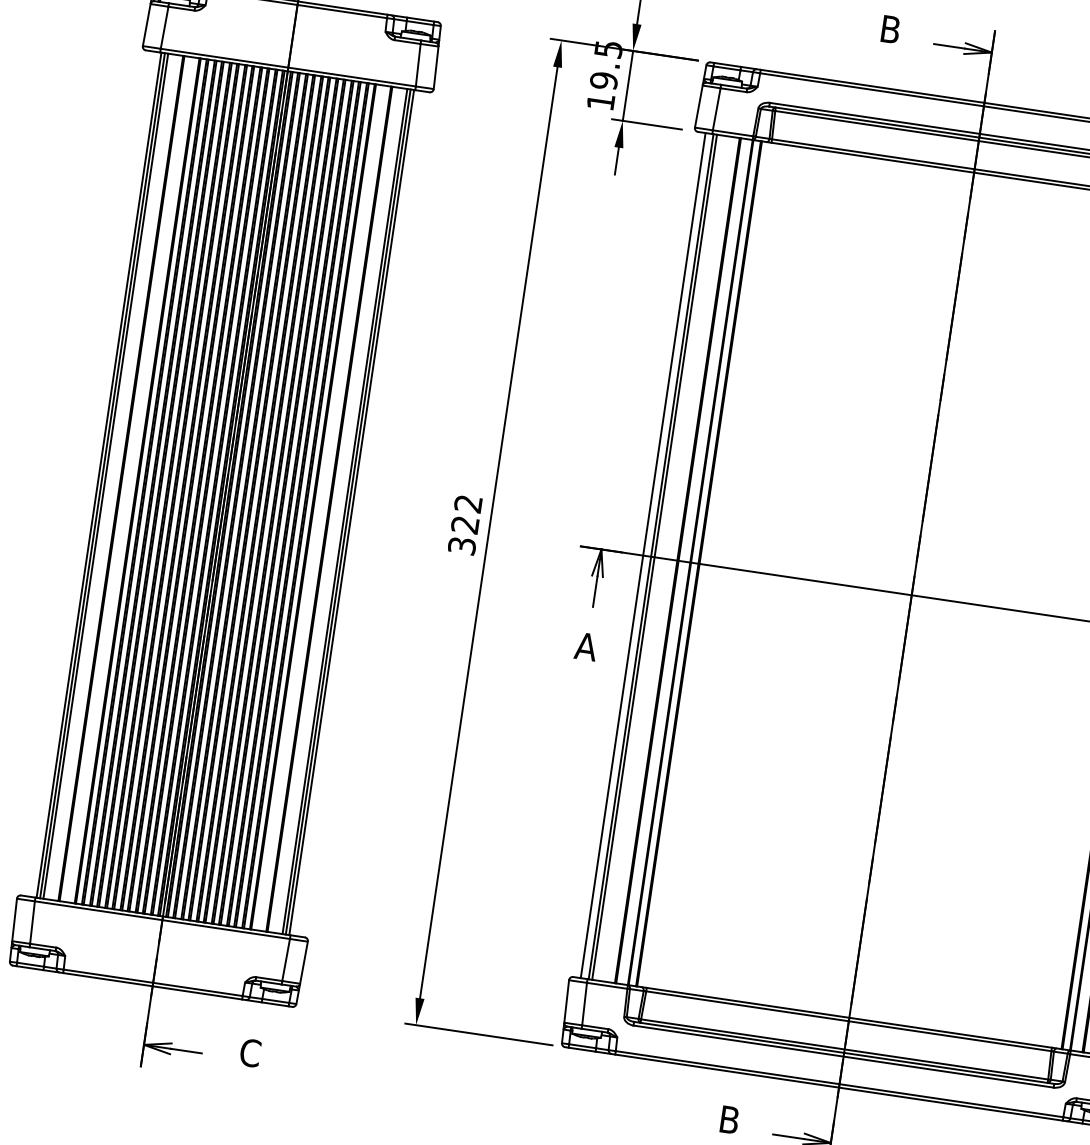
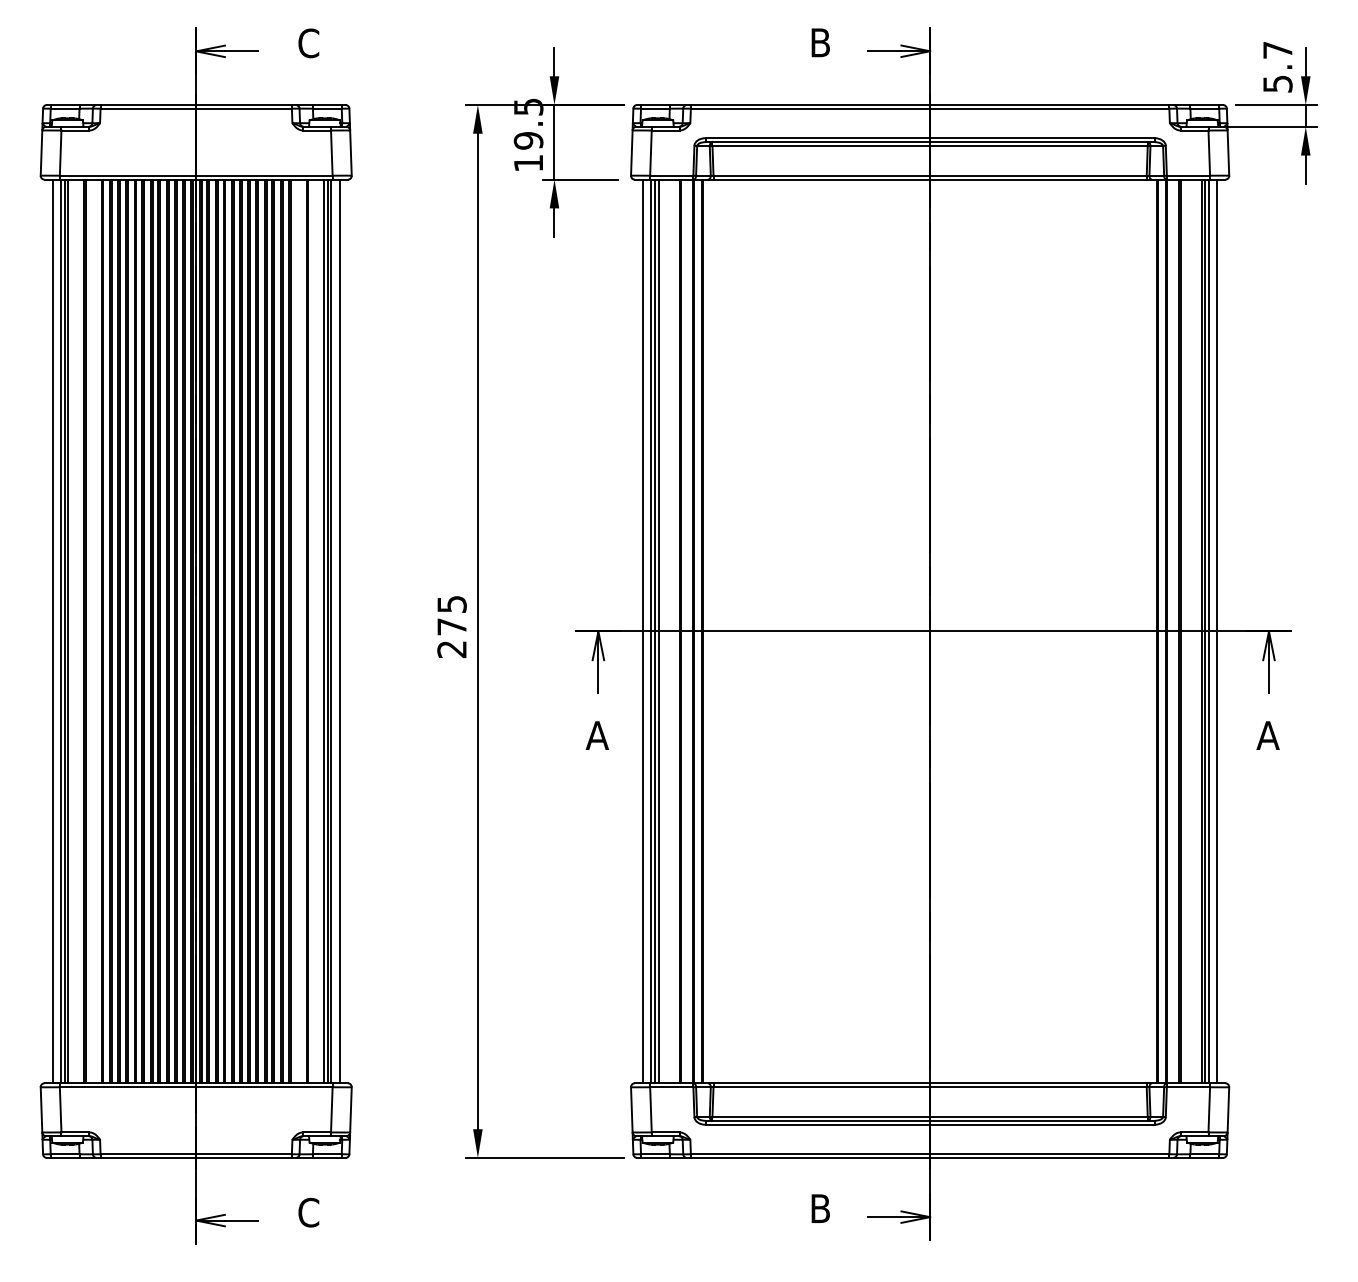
line: (90, 474) -> (52, 631), added
line: (359, 513) -> (339, 631), added
text: (464, 525) -> (451, 627), 322 -> 275
line: (657, 557) -> (658, 631), added

